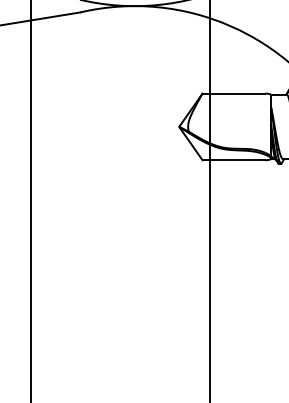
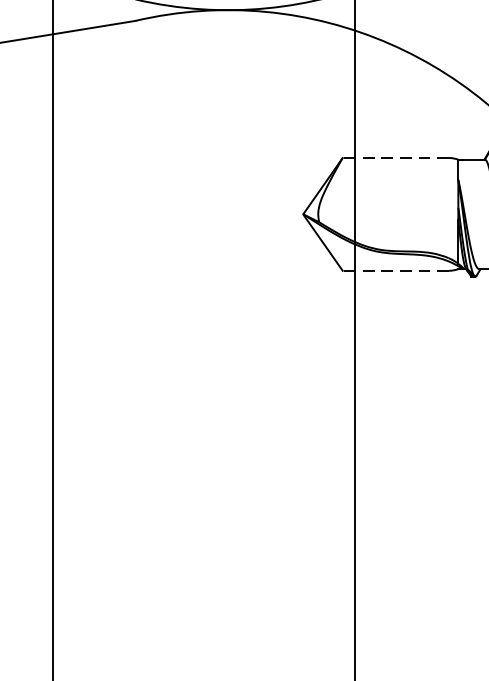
line: (233, 93) -> (394, 157), solid -> dashed
line: (233, 160) -> (394, 271), solid -> dashed

